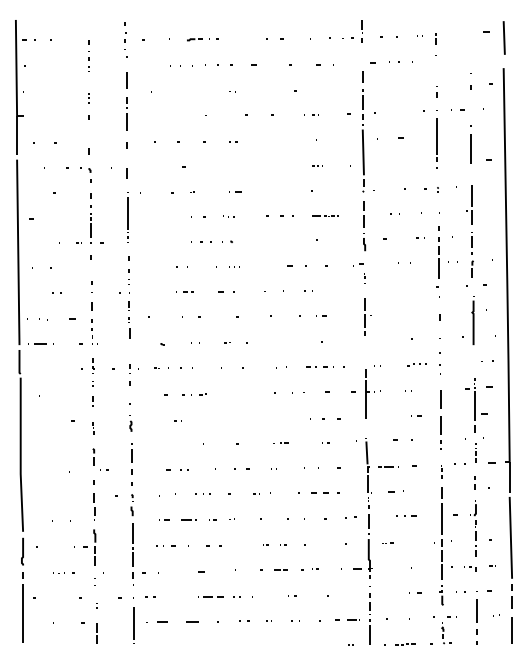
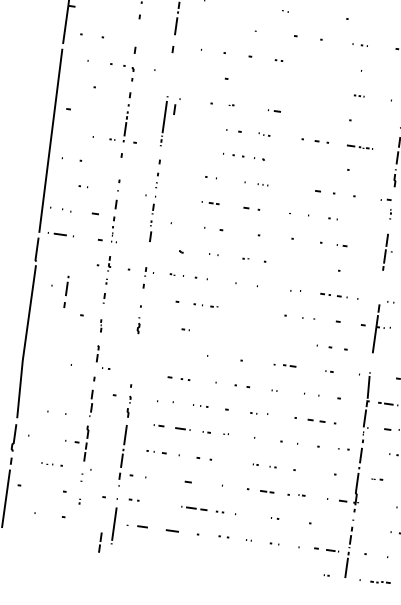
line: (126, 173) -> (174, 109), moved
part: (280, 442) -> (284, 365), size x1.4
line: (131, 458) -> (66, 291), moved
line: (96, 632) -> (100, 541), moved

